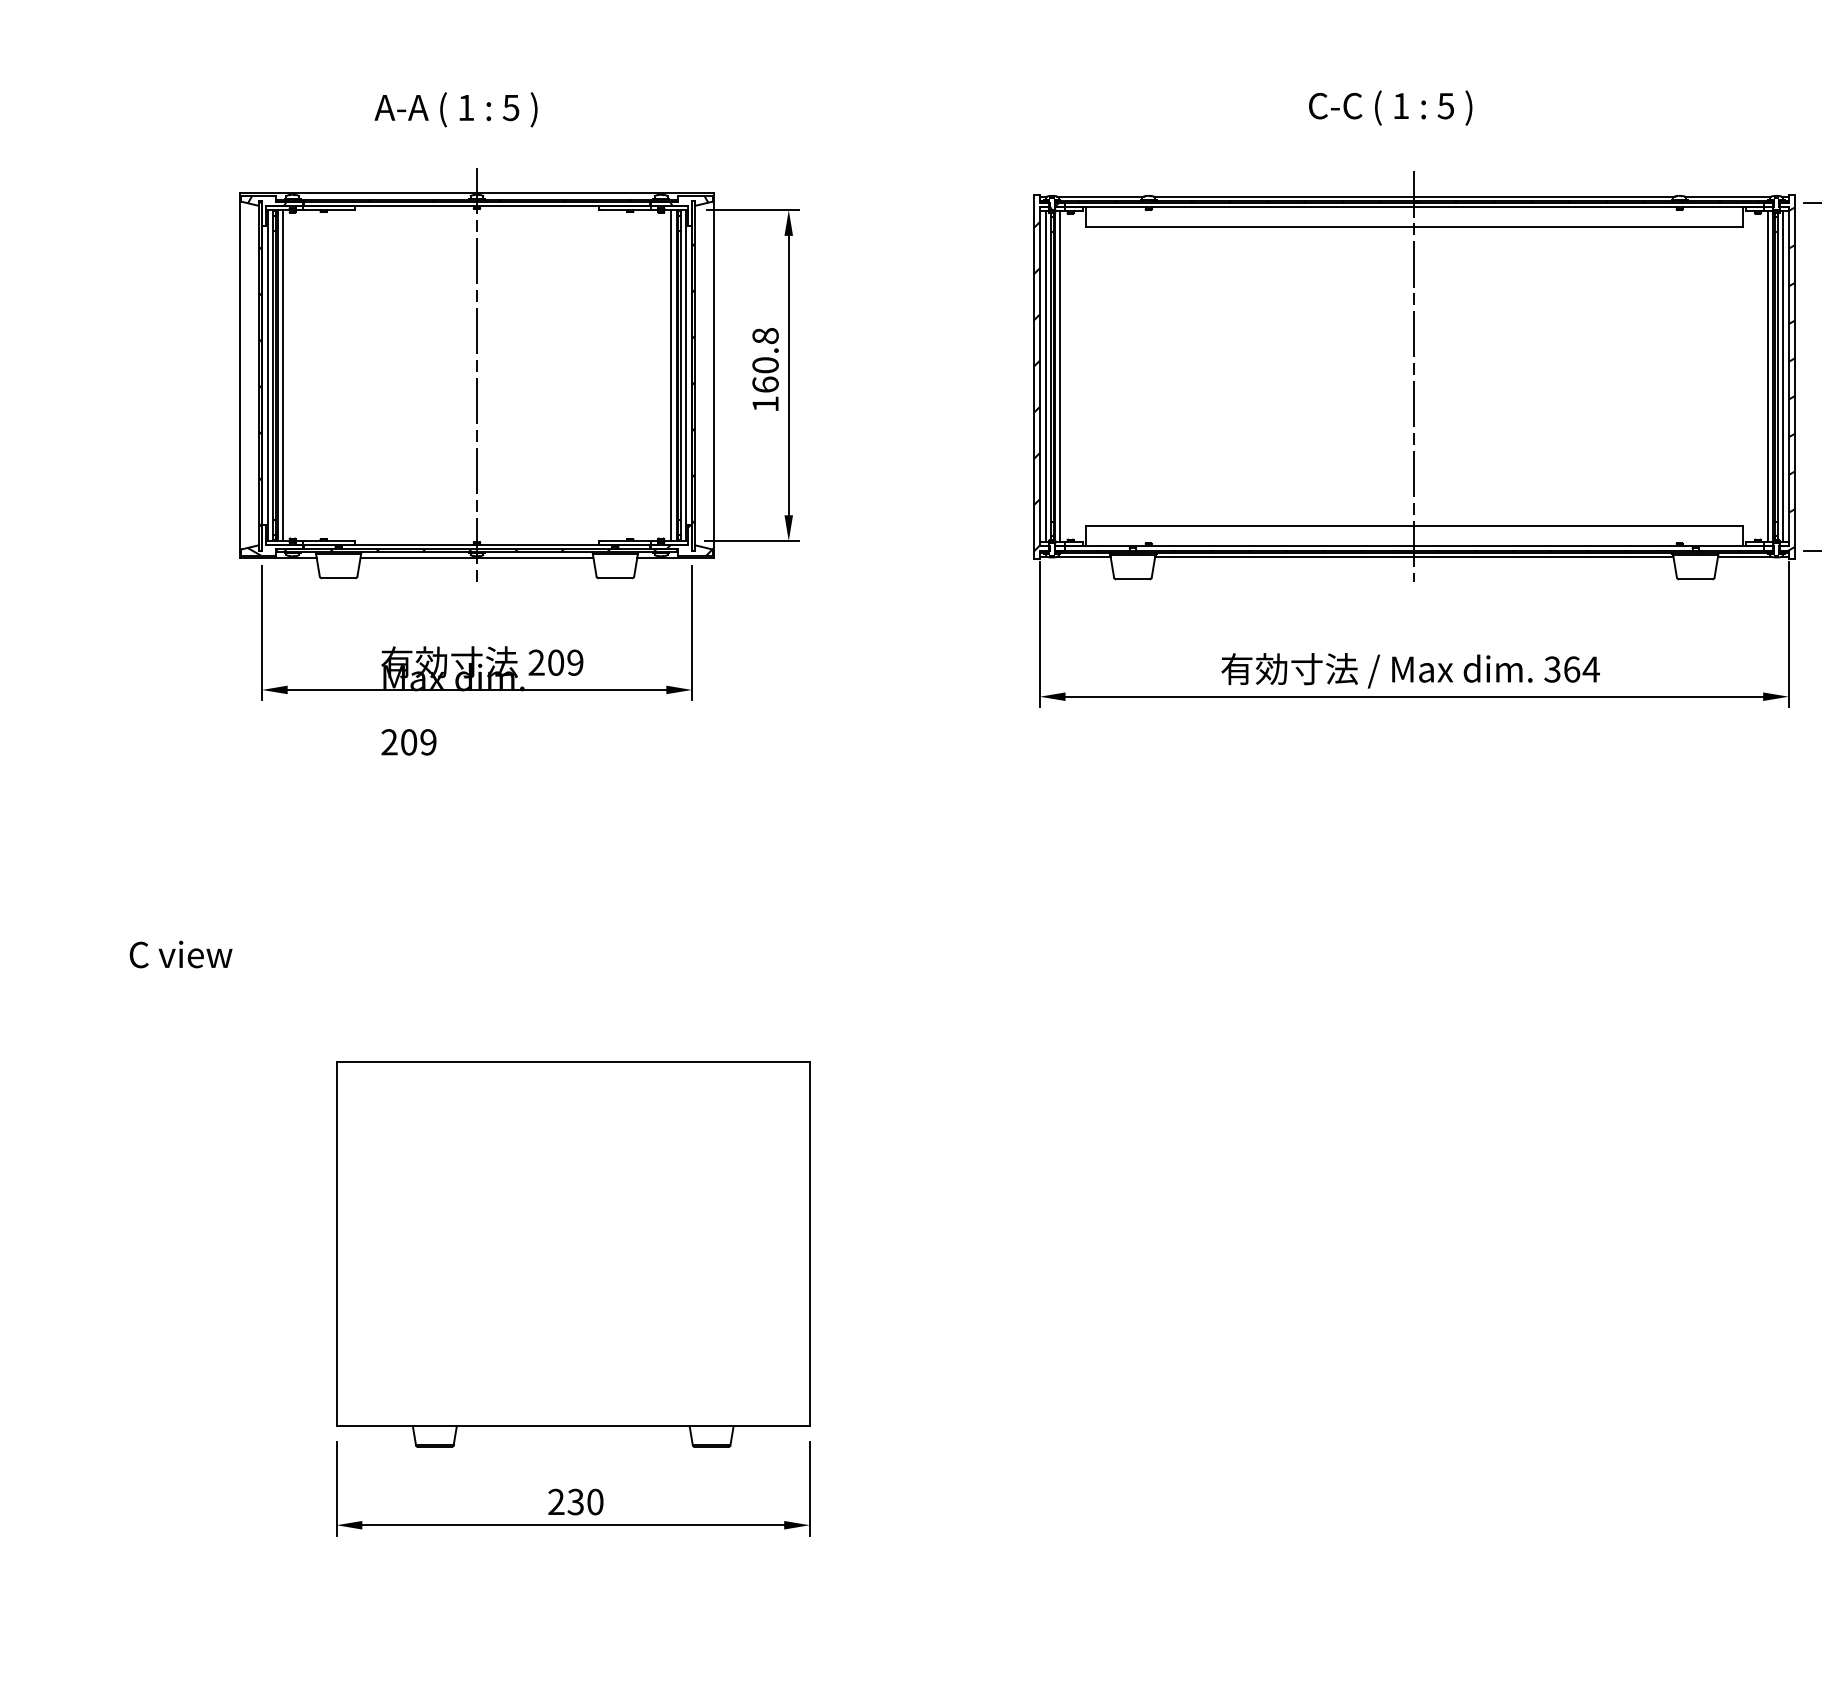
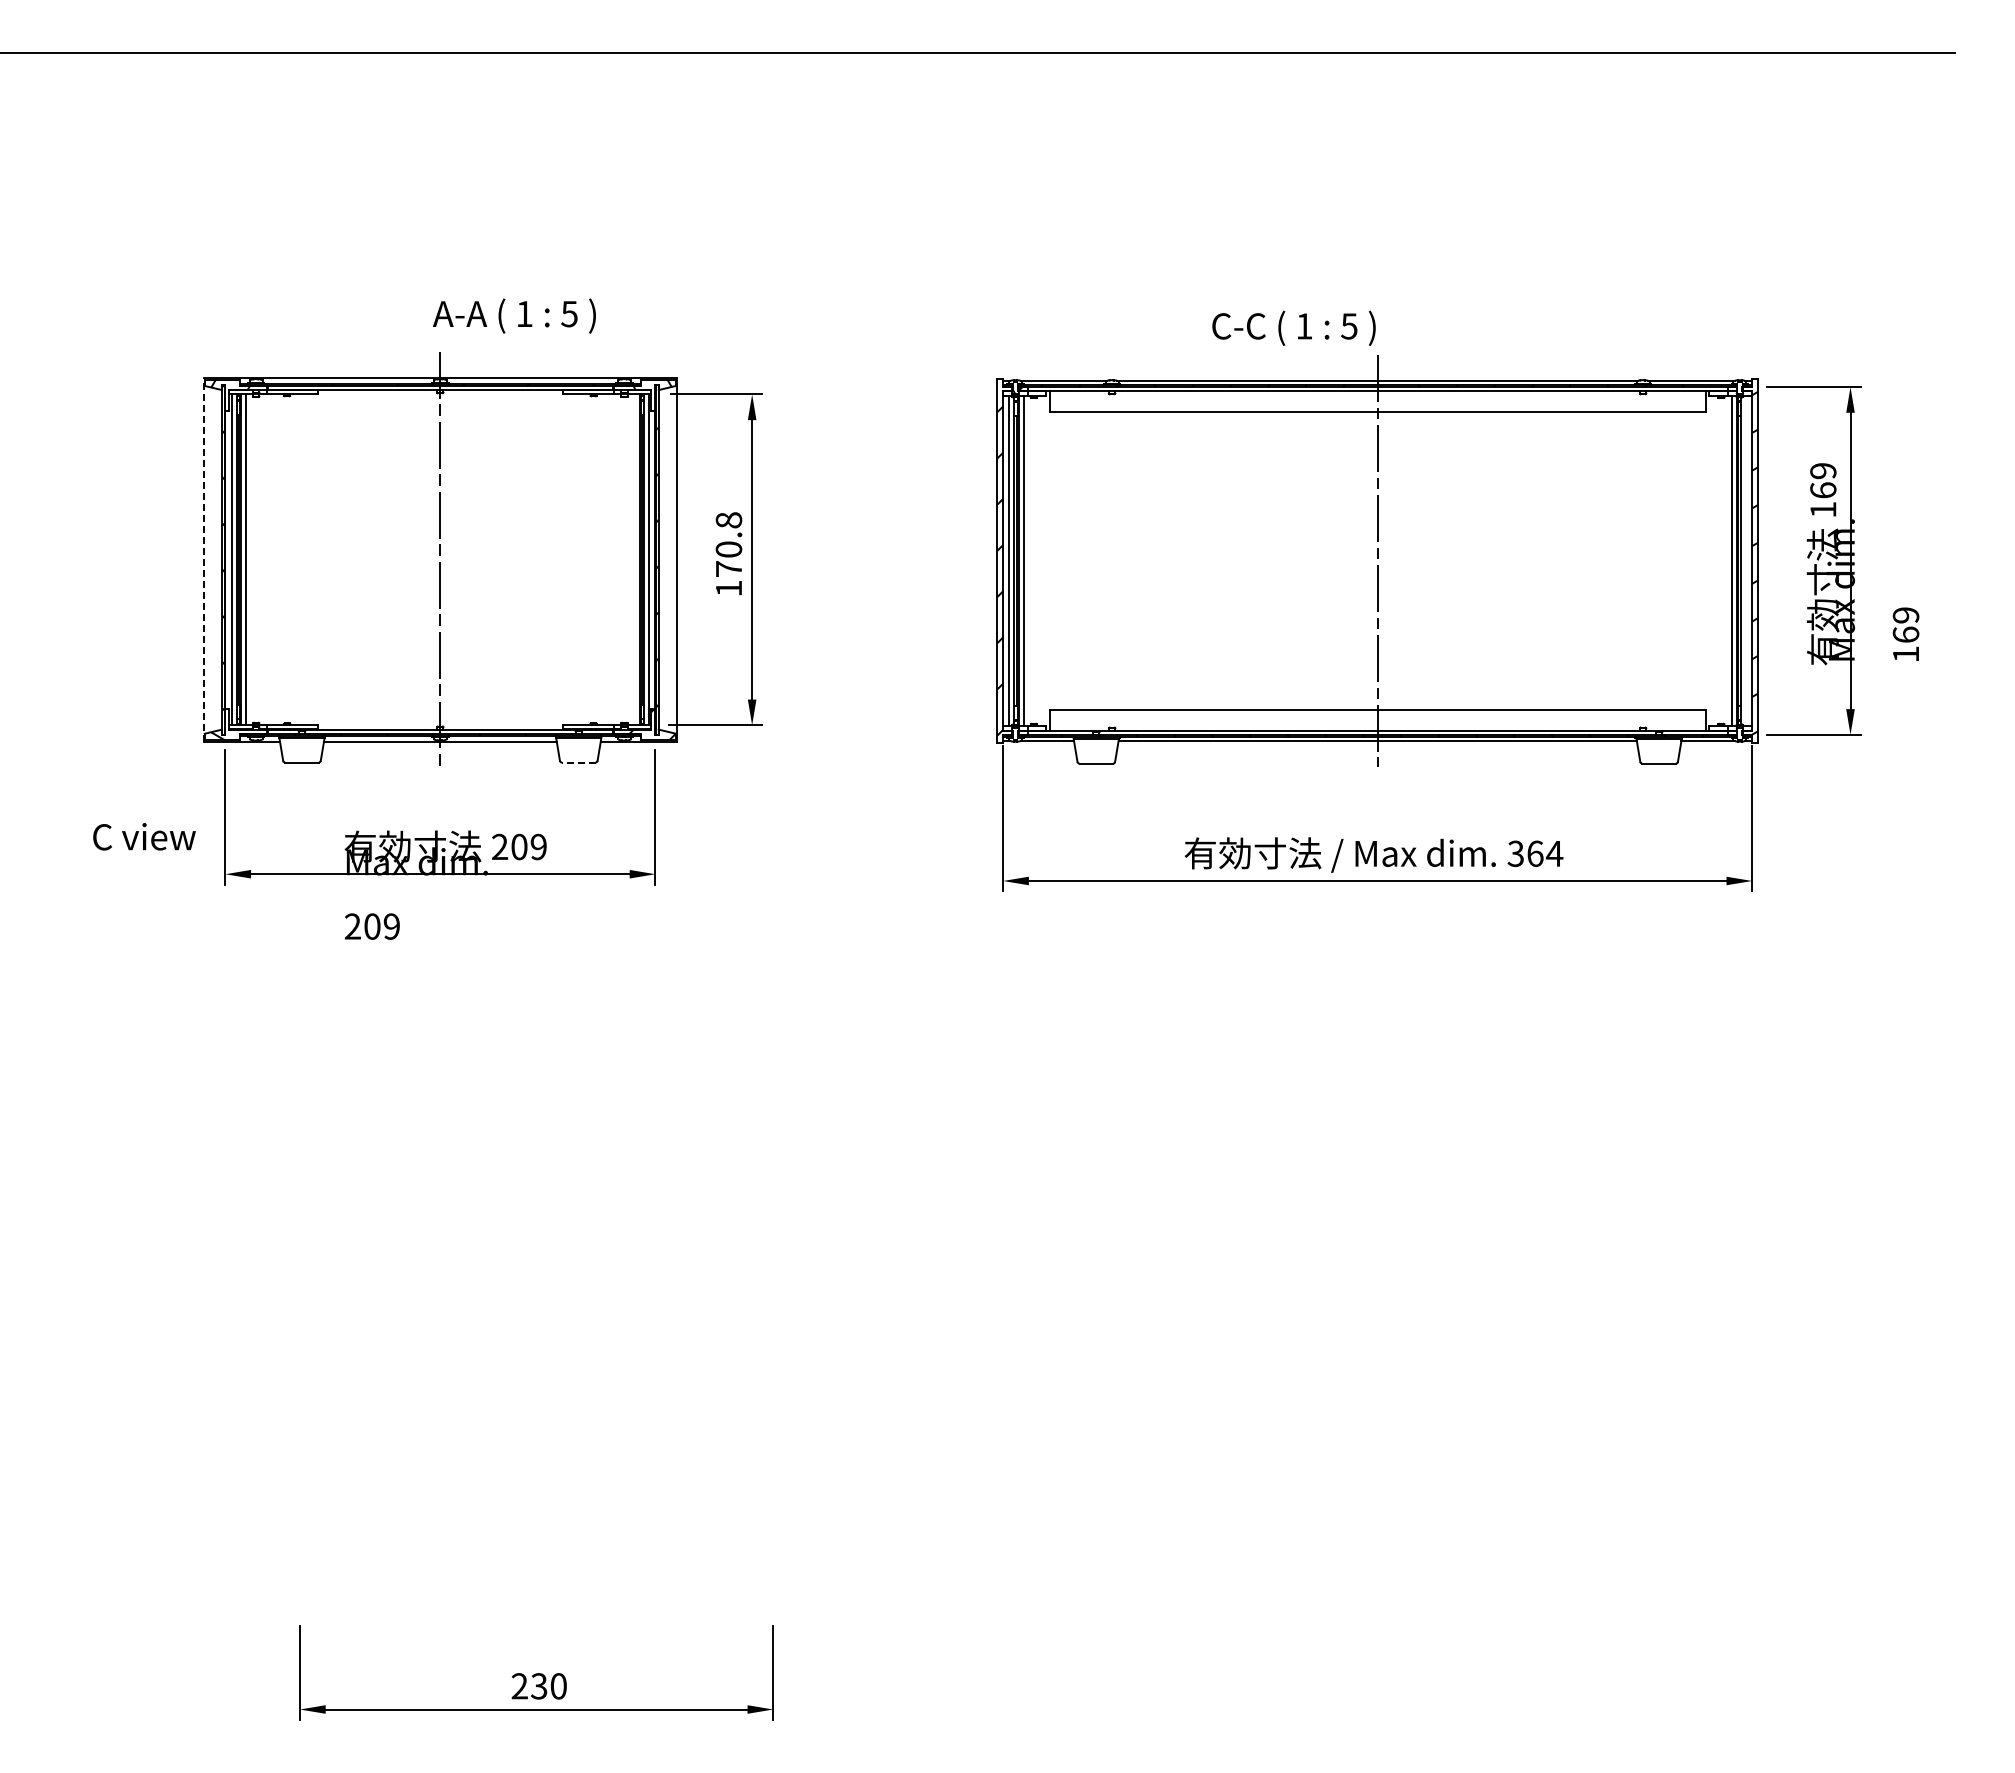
text: (1390, 107) -> (1293, 327), moved
text: (456, 109) -> (514, 315), moved
line: (240, 375) -> (203, 559), solid -> dashed
line: (671, 375) -> (634, 559), removed
line: (1783, 376) -> (1746, 560), removed
text: (765, 384) -> (728, 568), 160.8 -> 170.8
line: (615, 578) -> (578, 762), solid -> dashed
text: (181, 954) -> (144, 836), moved
part: (573, 1254) -> (536, 1438), removed

